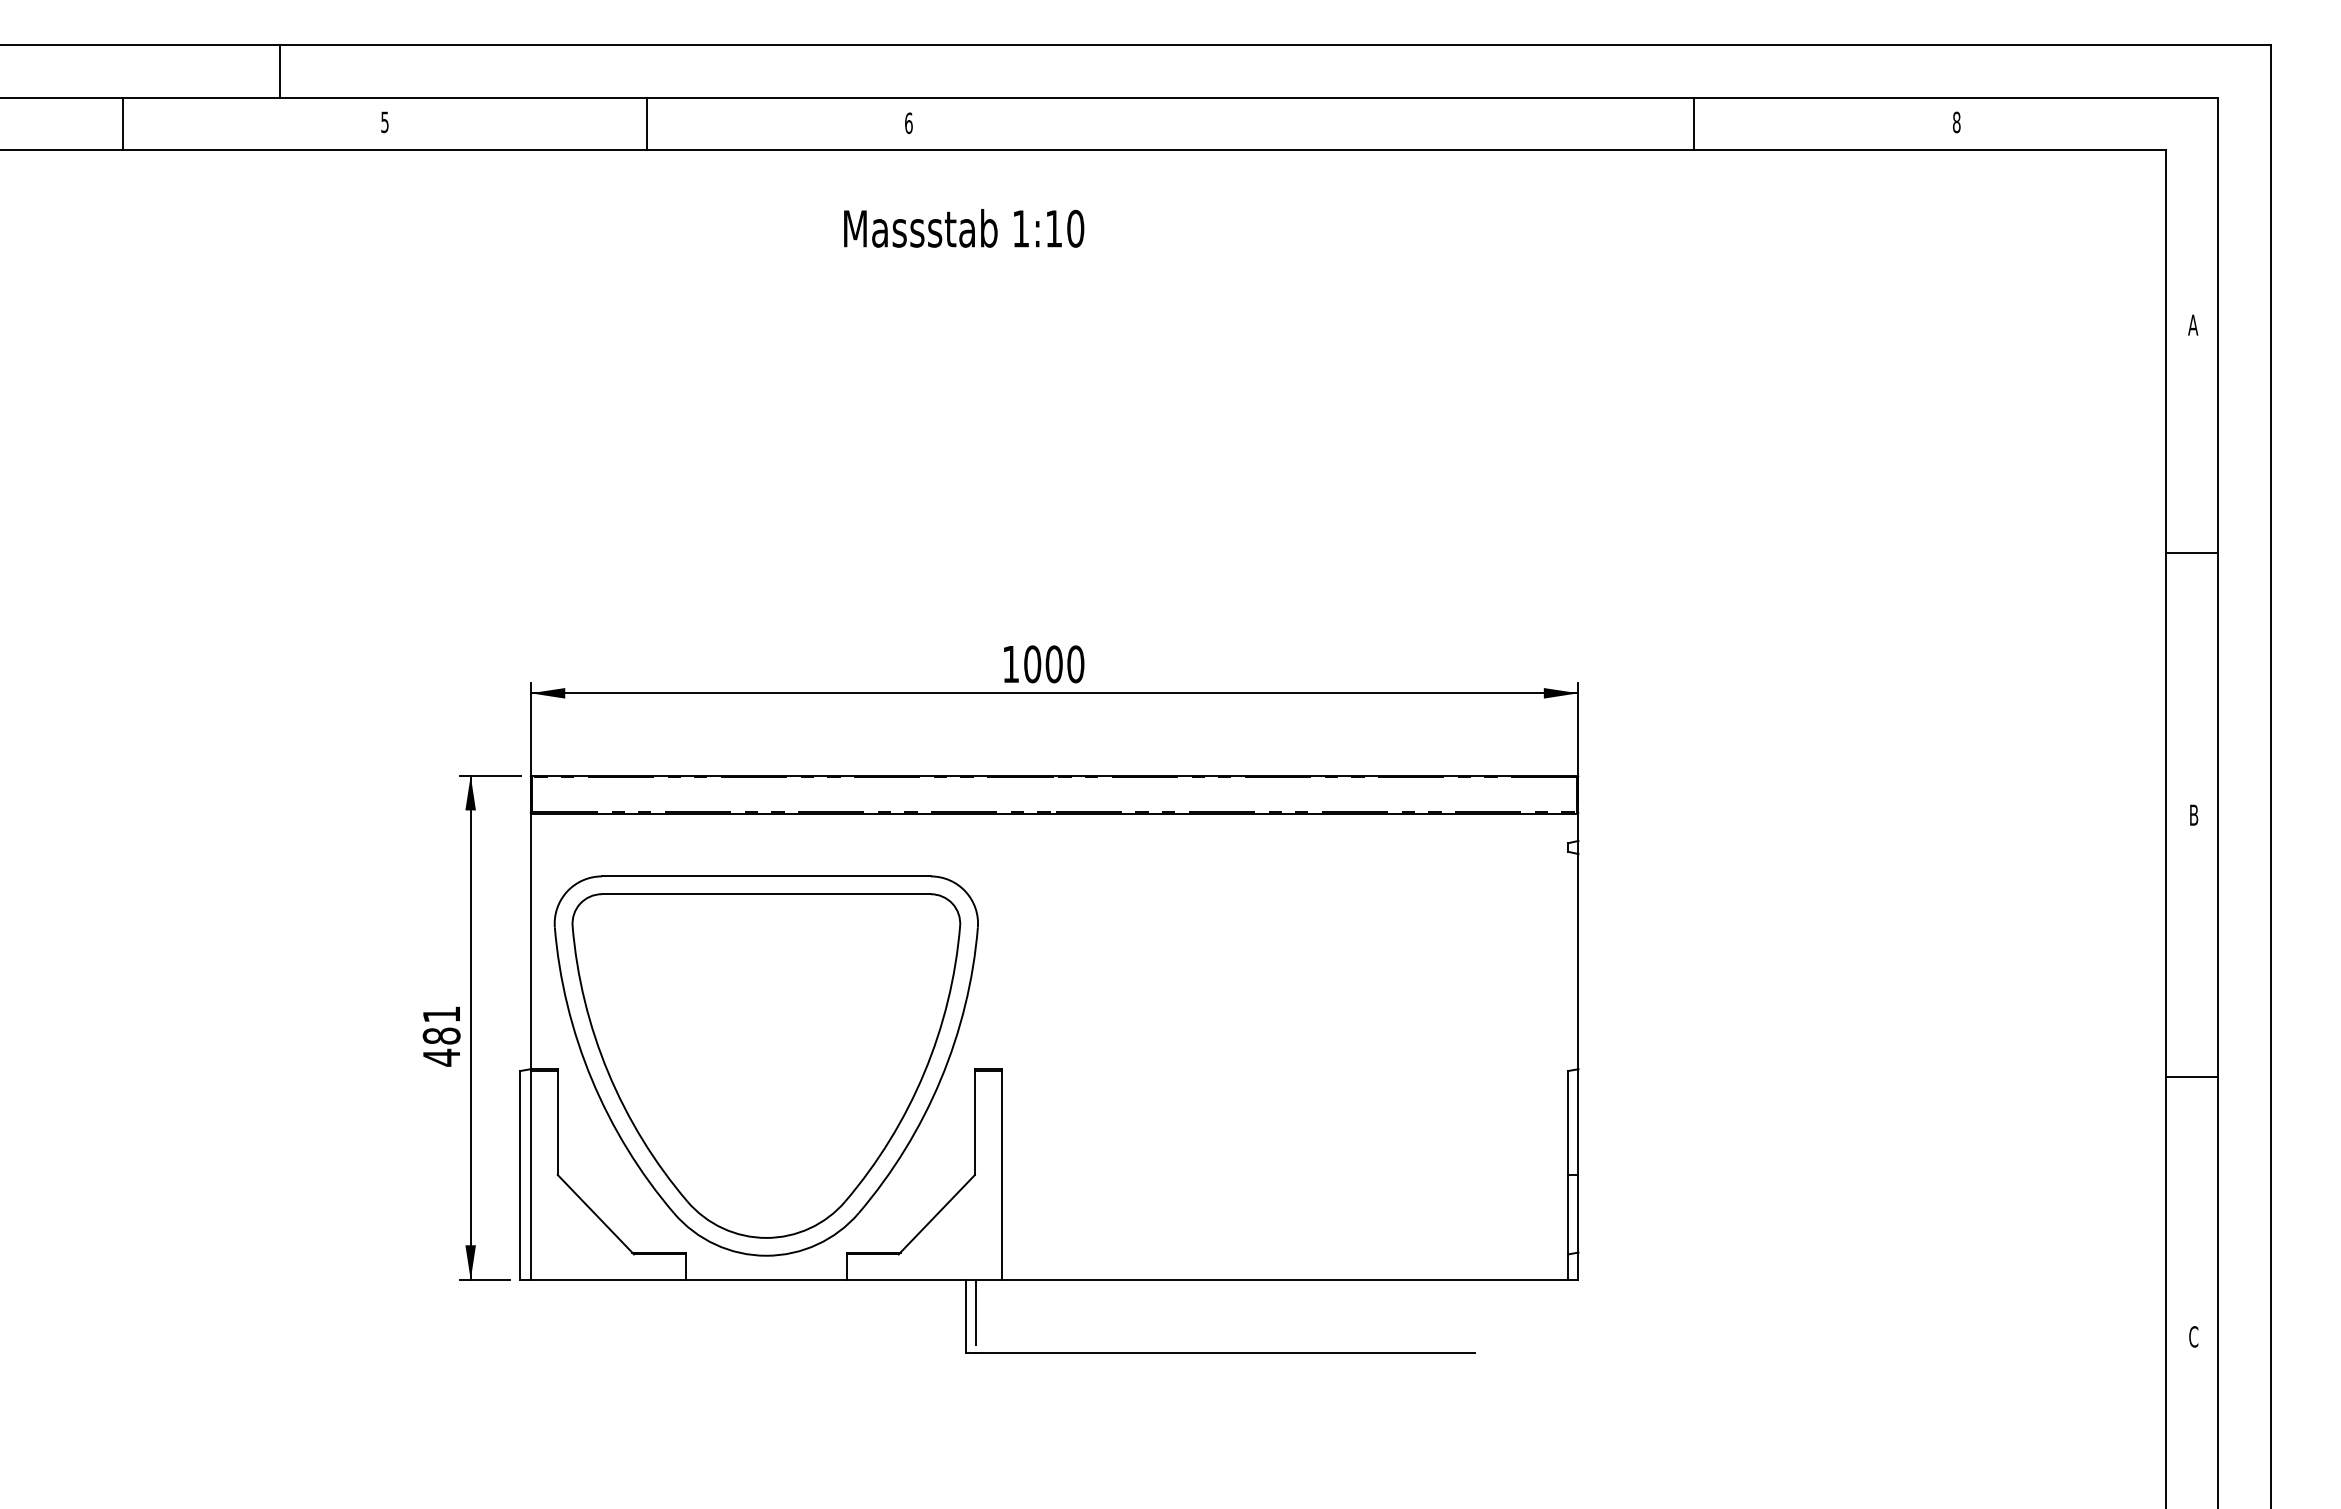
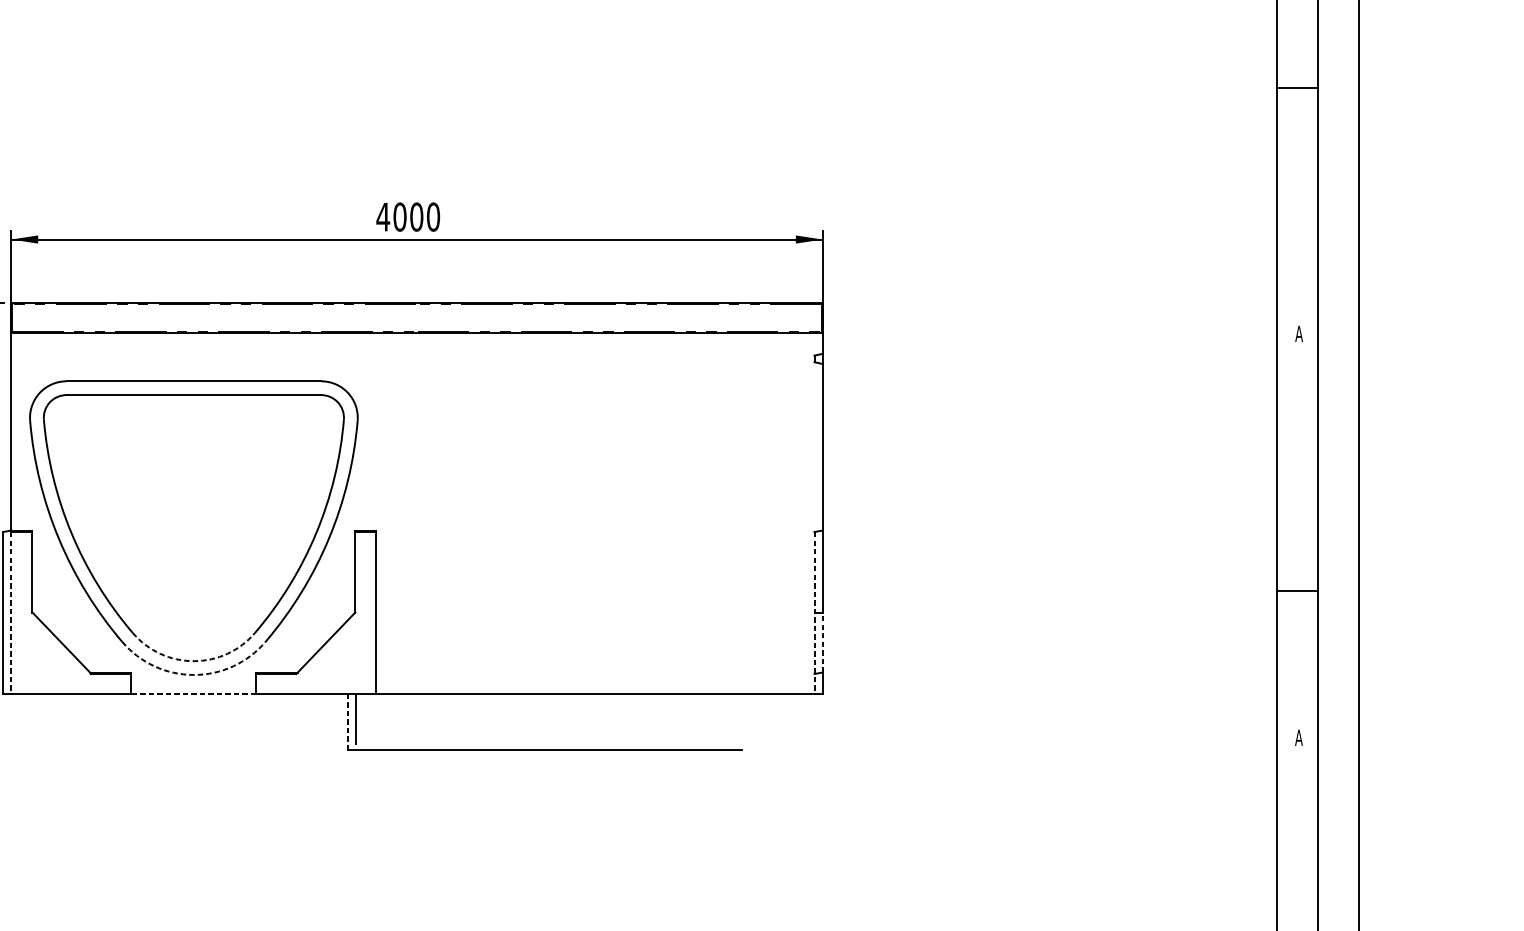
line: (2191, 553) -> (1297, 87), moved
text: (1010, 664) -> (382, 217), 1000 -> 4000
text: (2193, 814) -> (1298, 333), B -> A
line: (2191, 1077) -> (1297, 591), moved
line: (530, 1175) -> (11, 612), solid -> dashed
line: (1568, 1175) -> (814, 612), solid -> dashed
line: (1578, 1213) -> (822, 642), solid -> dashed
arc: (766, 1237) -> (194, 660), solid -> dashed
arc: (766, 1255) -> (194, 674), solid -> dashed
line: (766, 1279) -> (194, 693), solid -> dashed
line: (965, 1316) -> (348, 722), solid -> dashed
text: (2193, 1336) -> (1298, 737), C -> A

